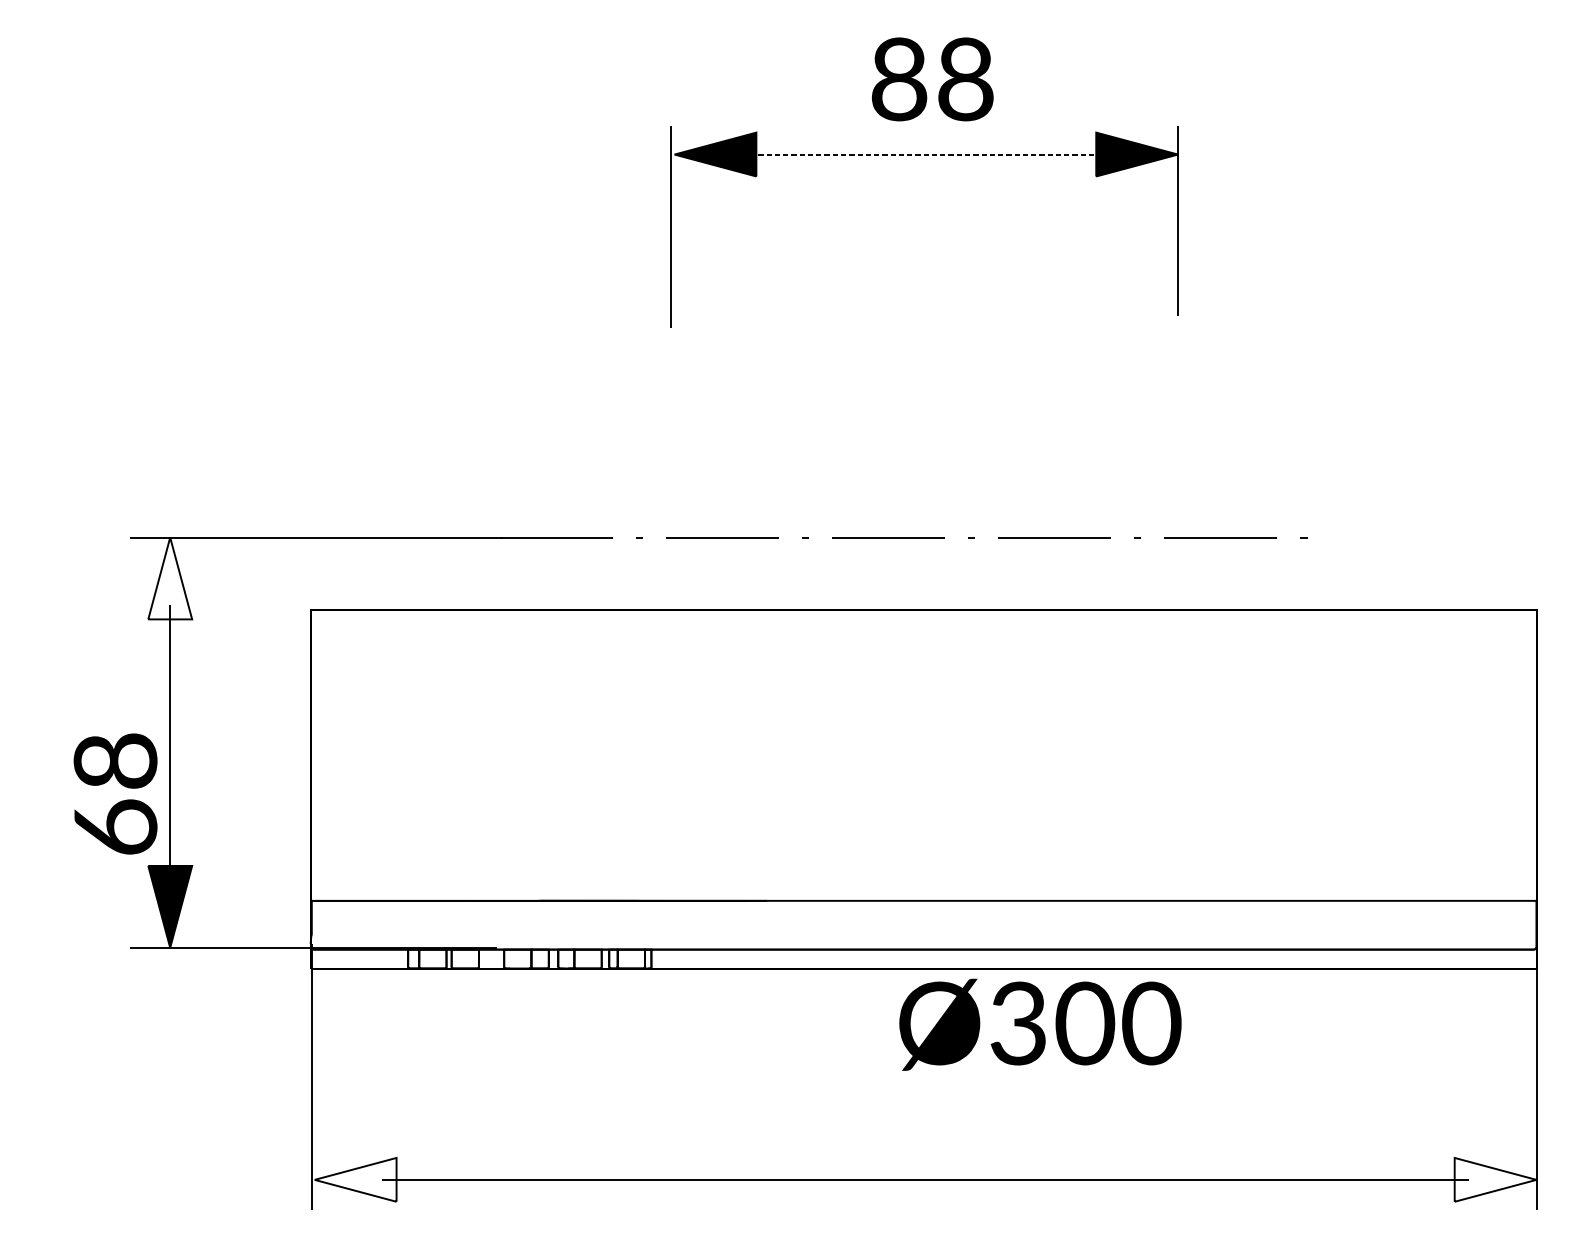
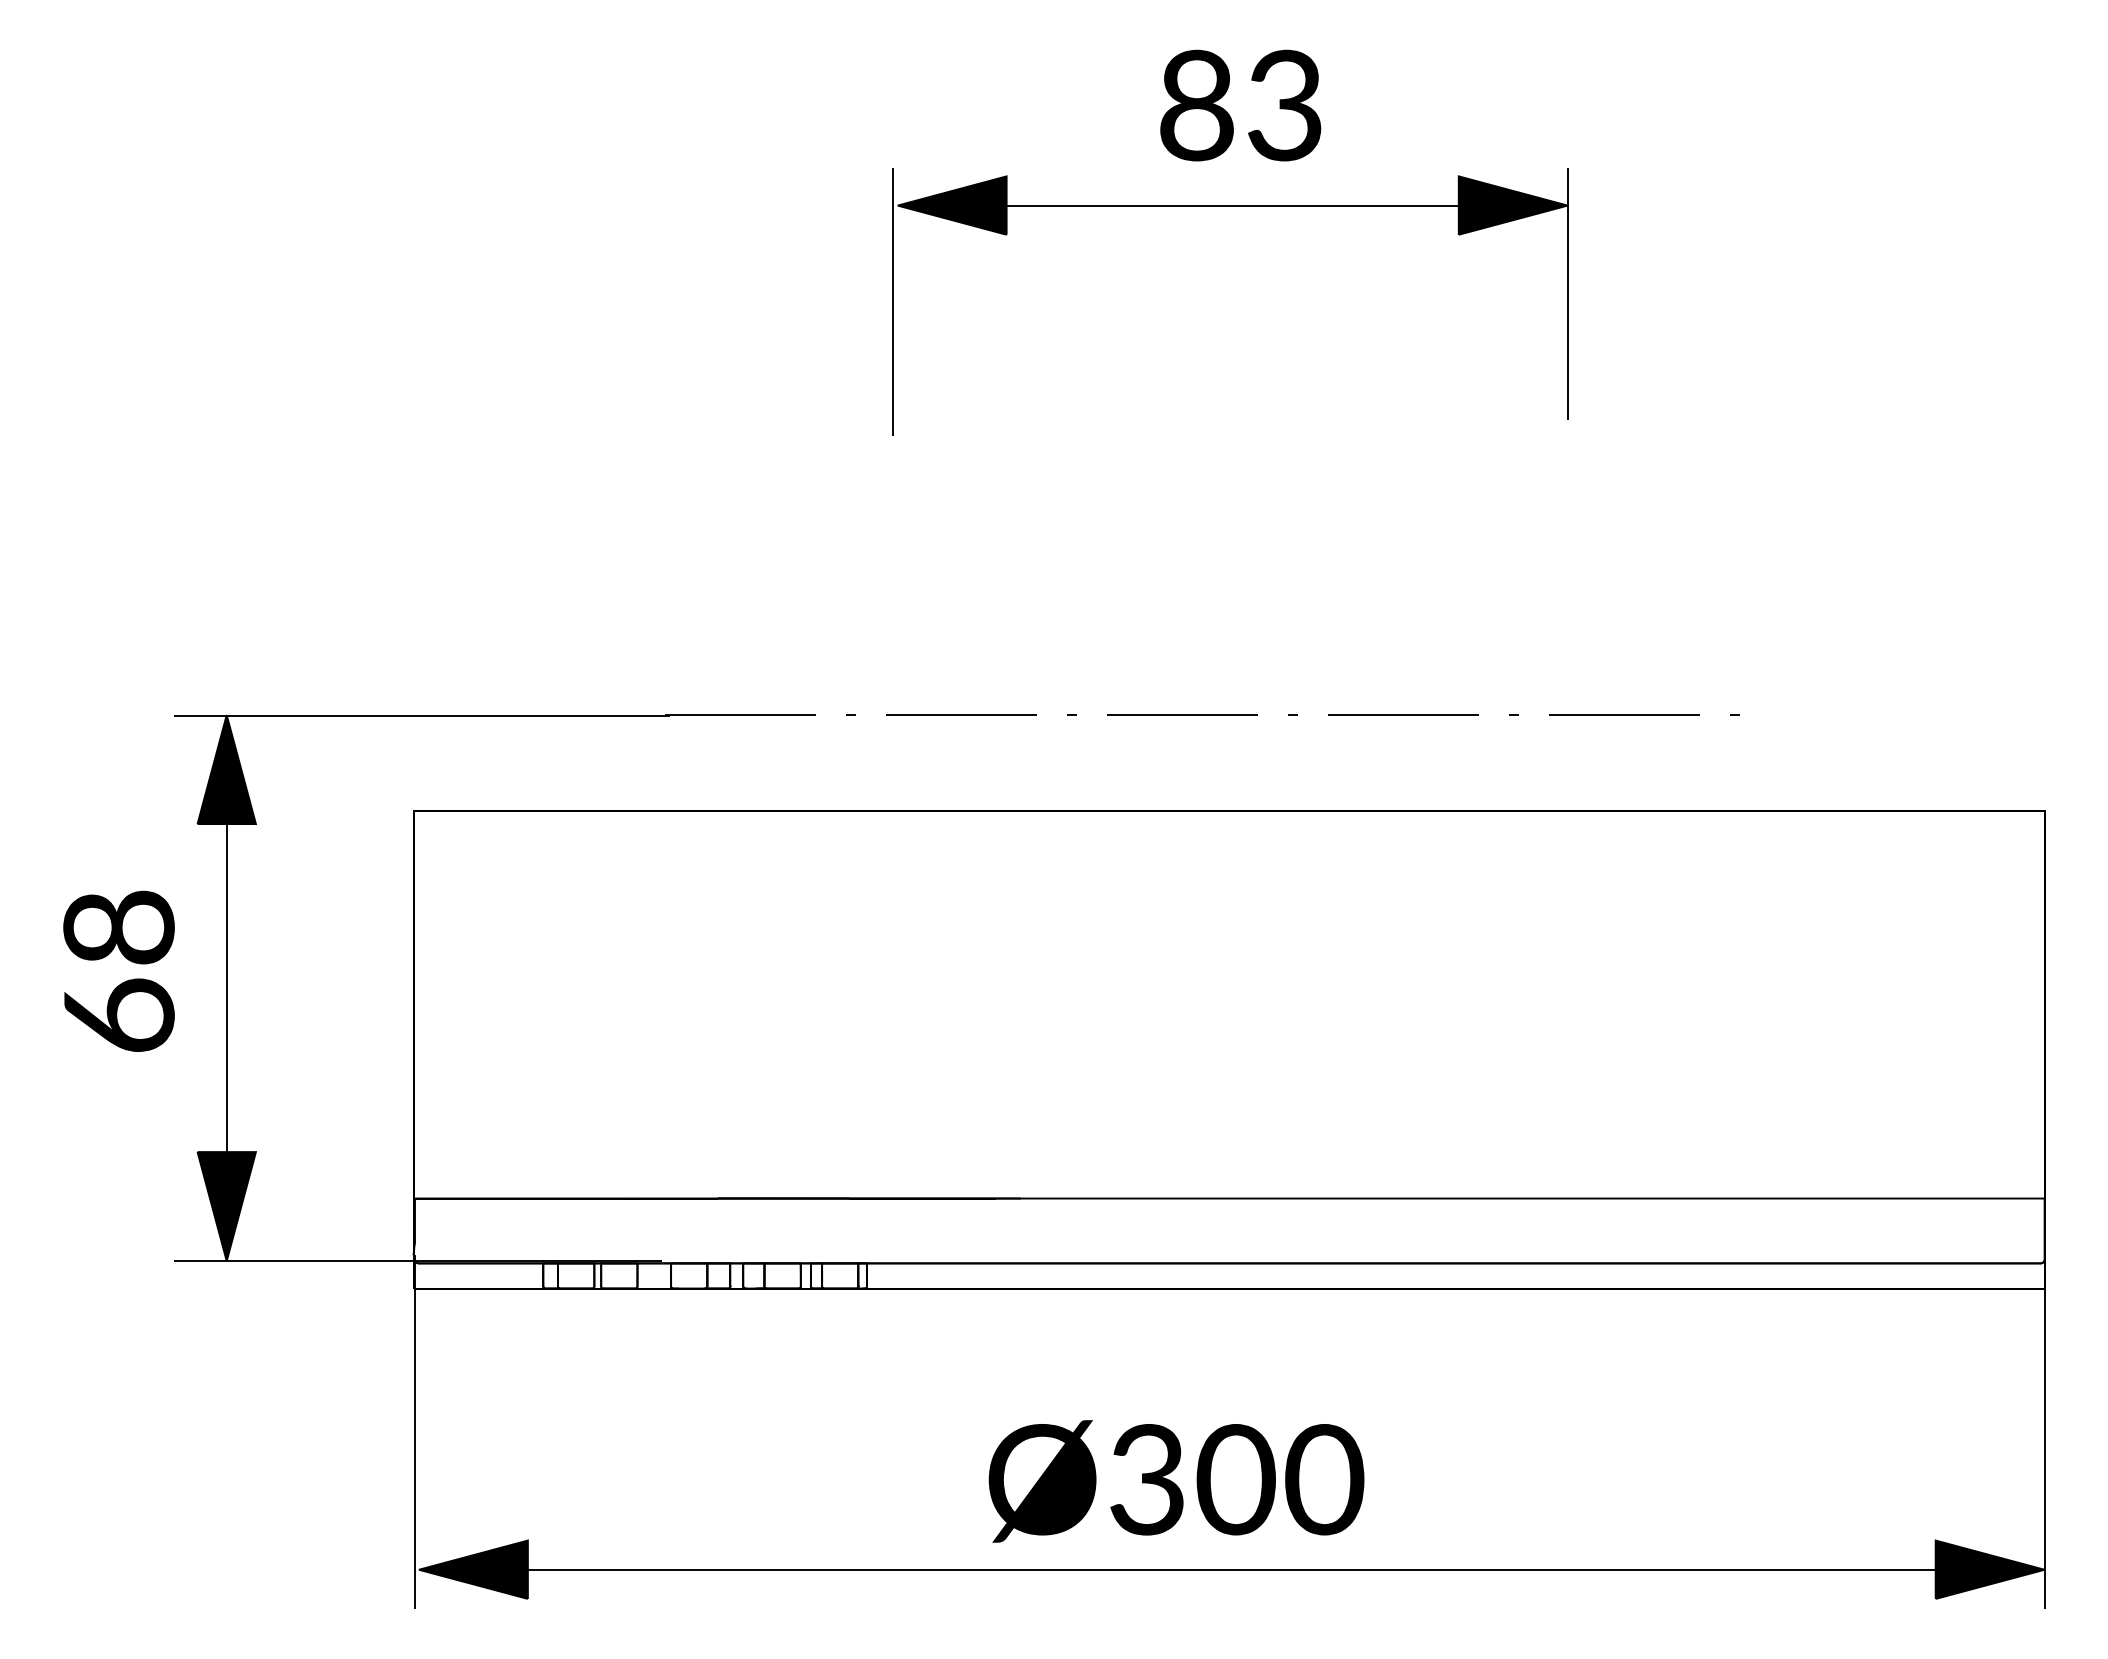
text: (965, 79) -> (1285, 105), 88 -> 83
line: (926, 154) -> (1232, 205), dashed -> solid
fill: (170, 578) -> (226, 769), added
text: (115, 793) -> (118, 970), moved
text: (1040, 1024) -> (1176, 1481), moved
fill: (354, 1179) -> (472, 1569), added
fill: (1495, 1179) -> (1989, 1569), added

